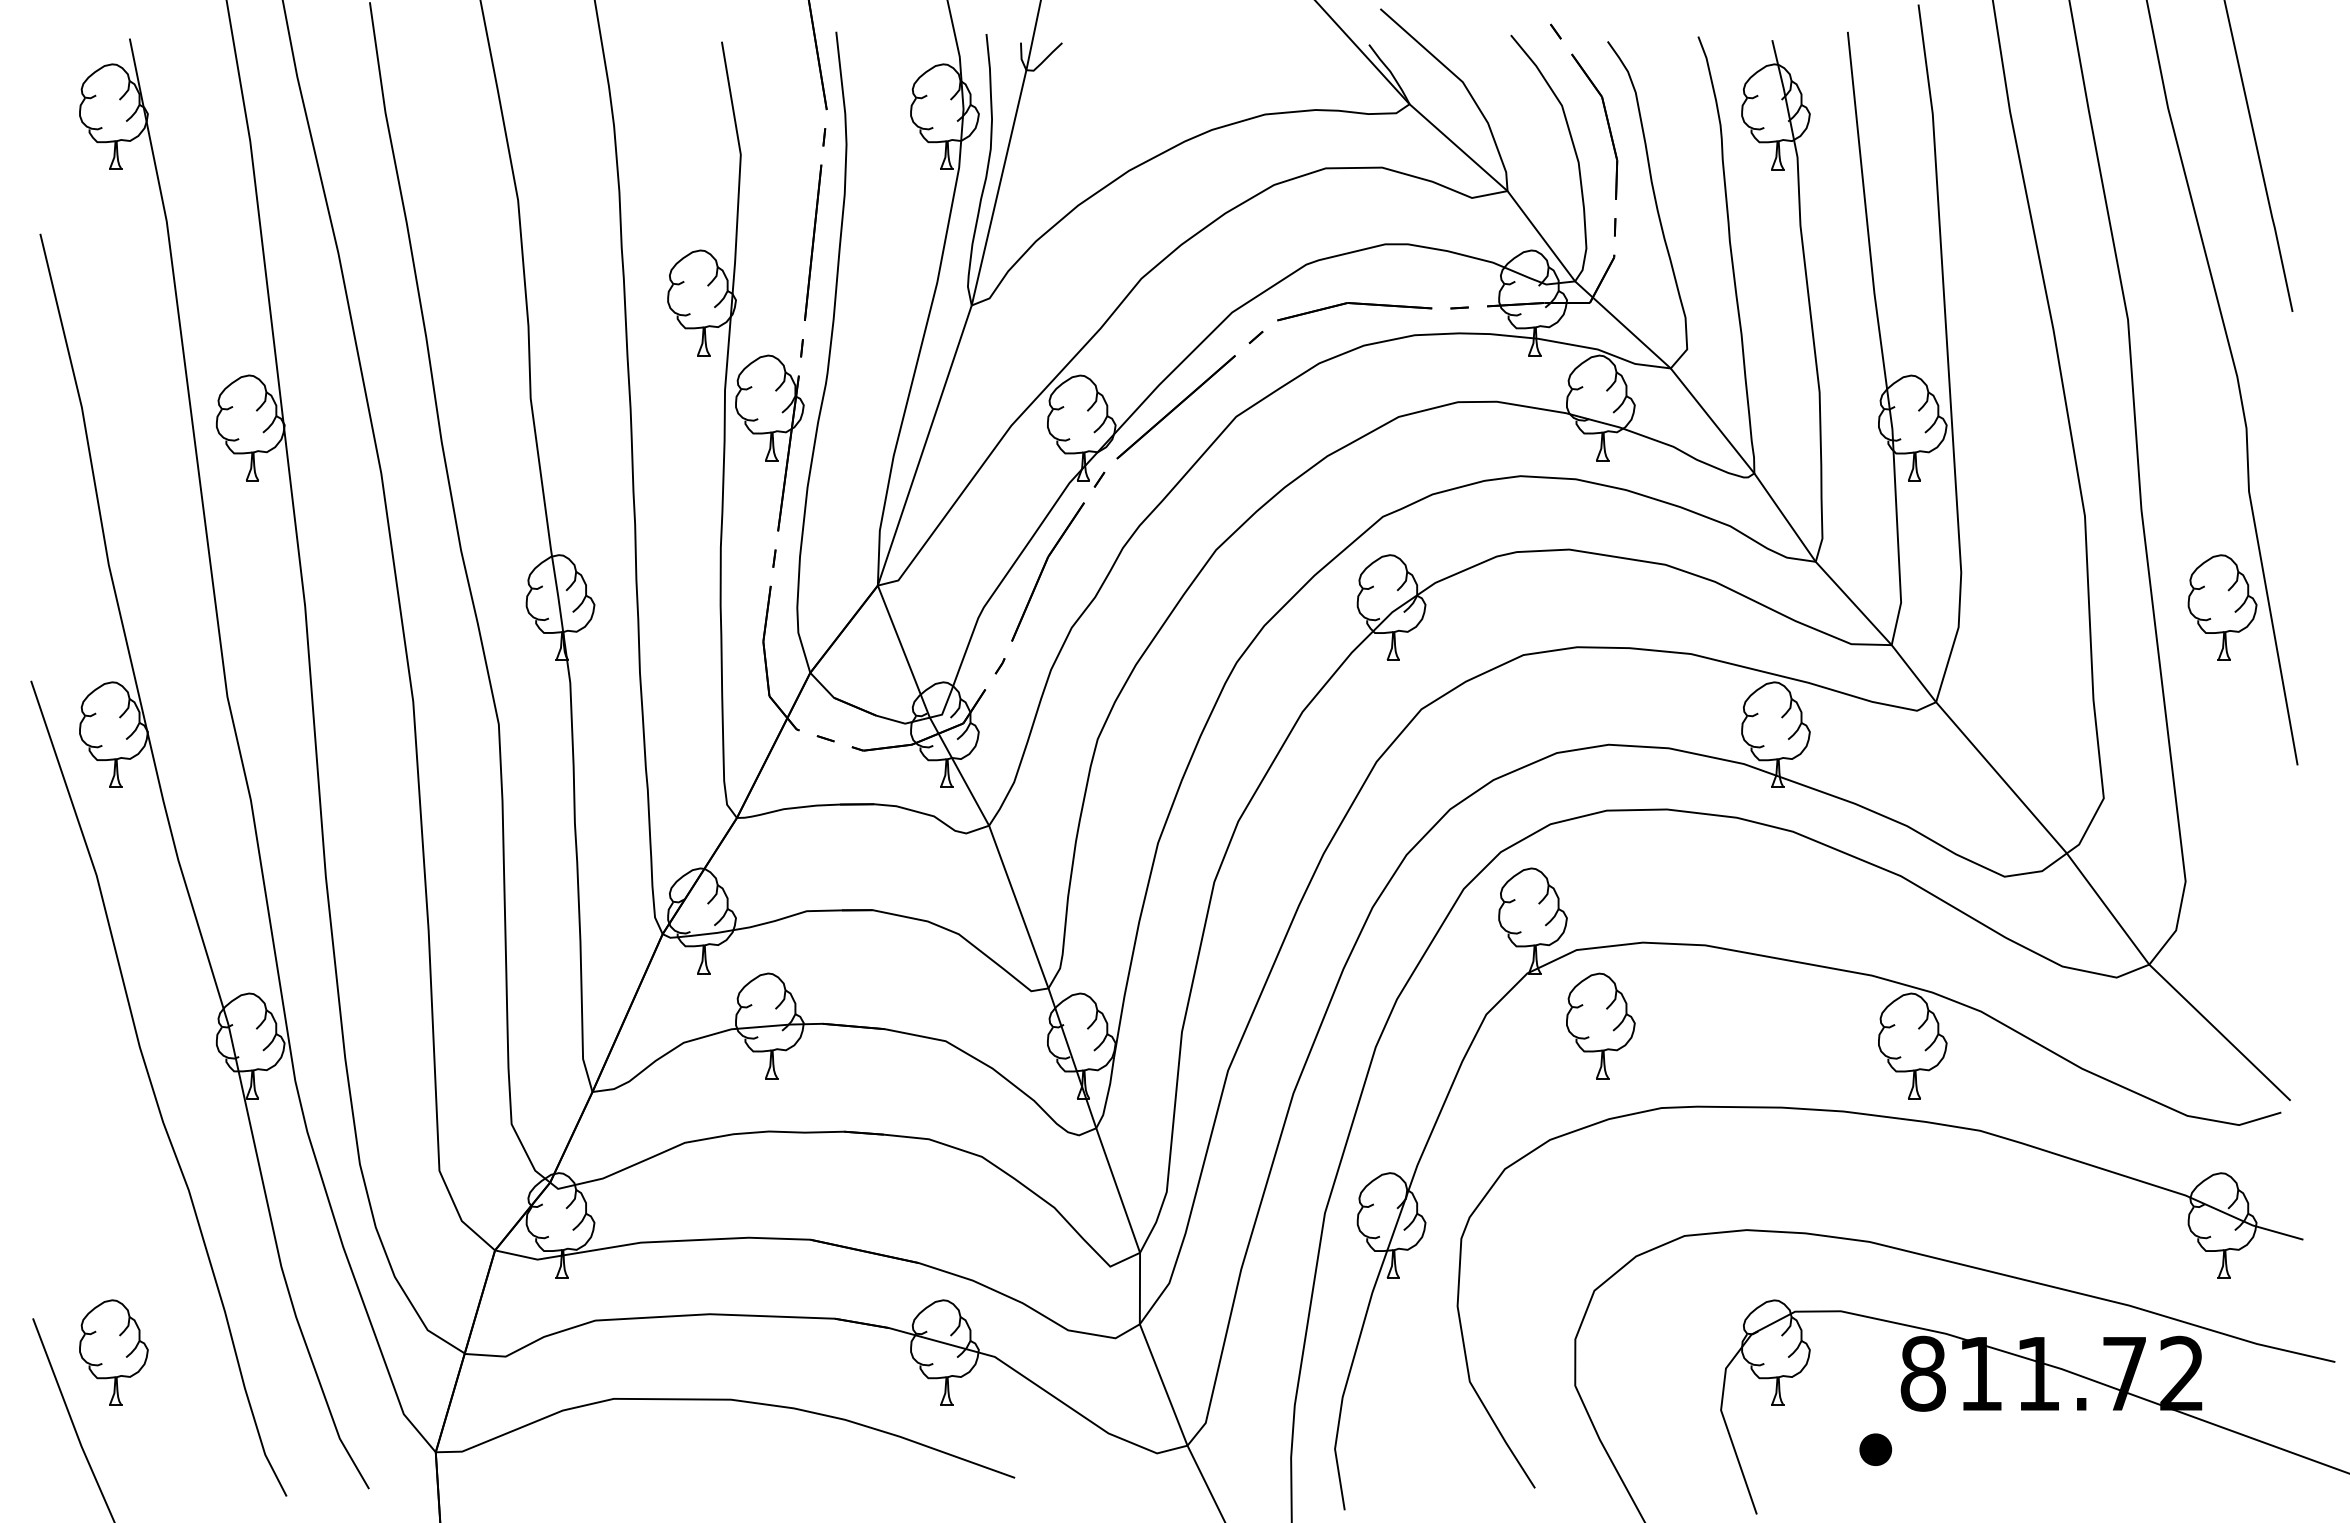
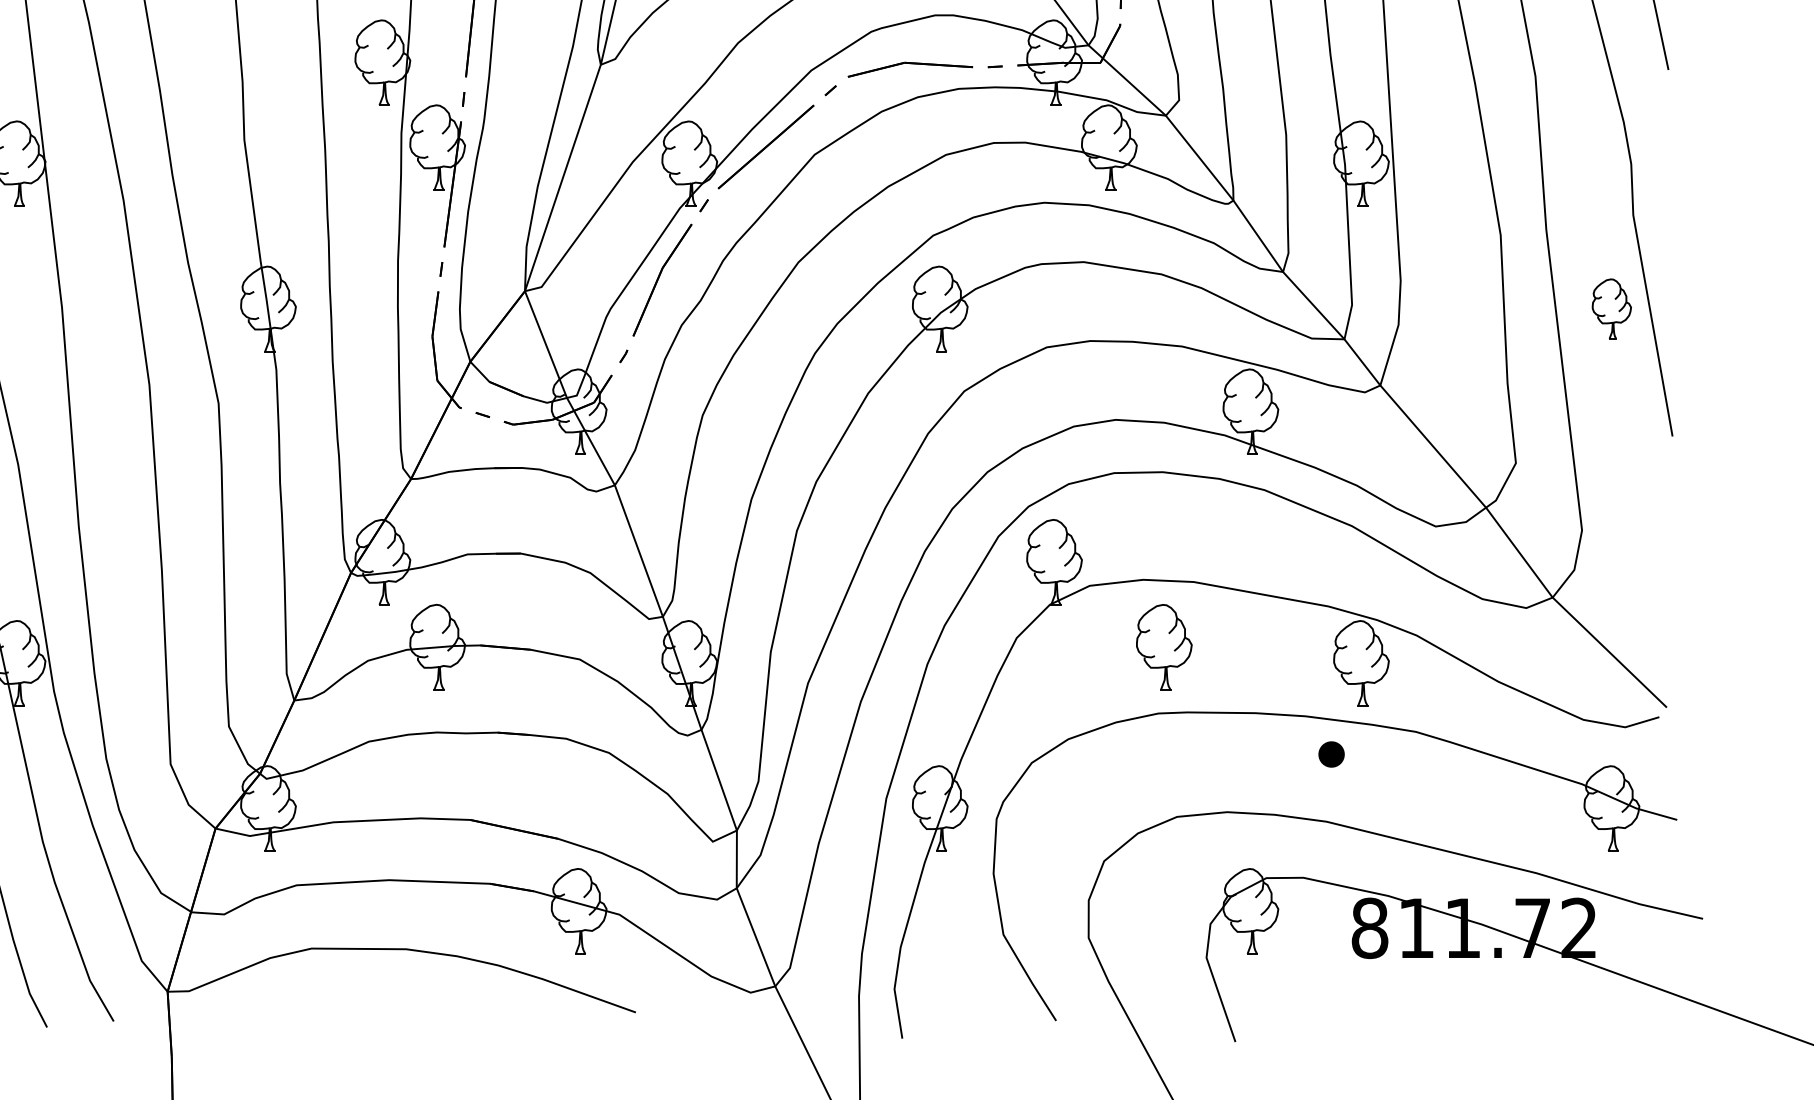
part: (2222, 607) -> (1611, 308), size x0.7
part: (1600, 1025) -> (1164, 646), moved
part: (1875, 1449) -> (1331, 754), moved

